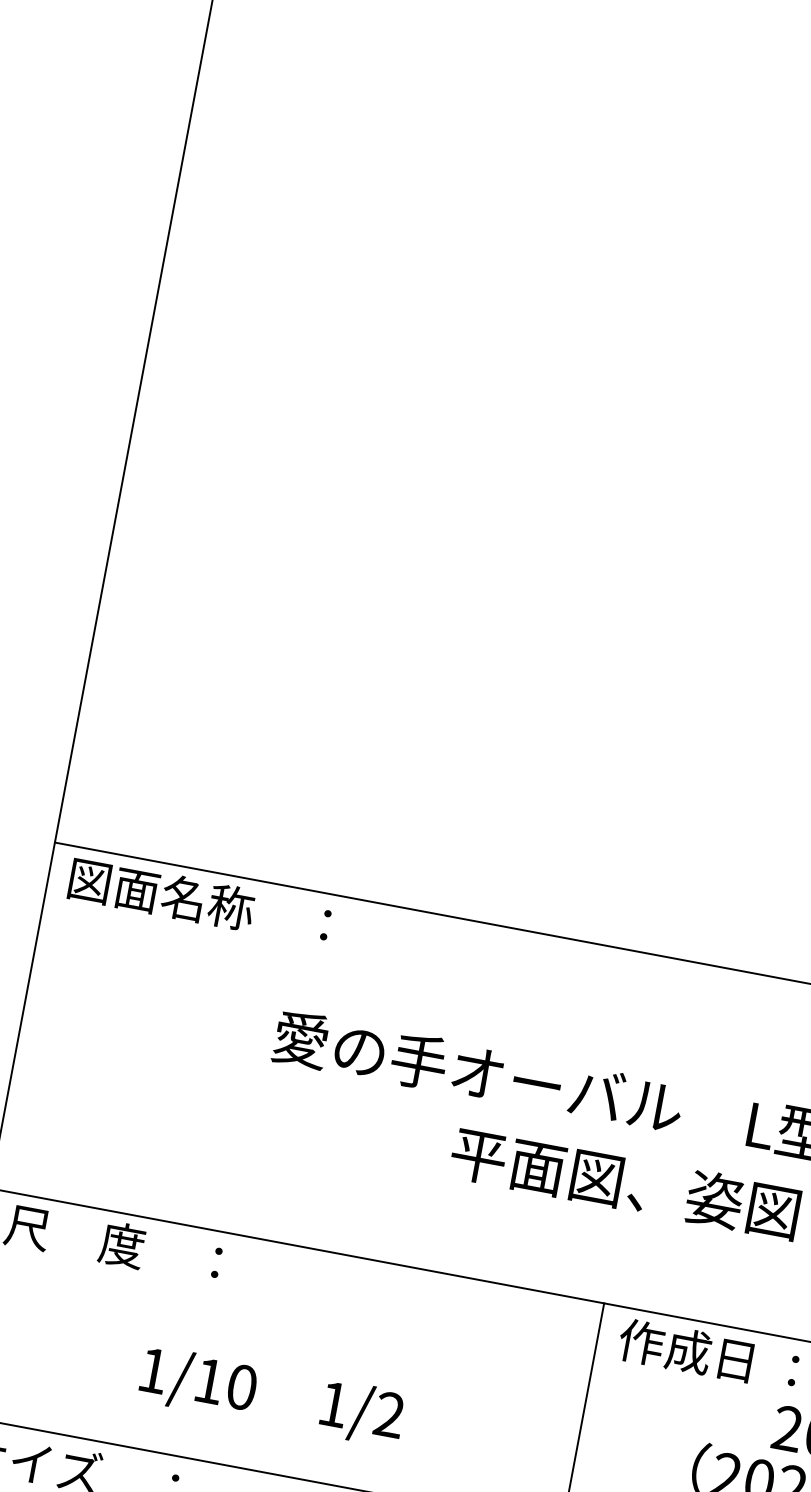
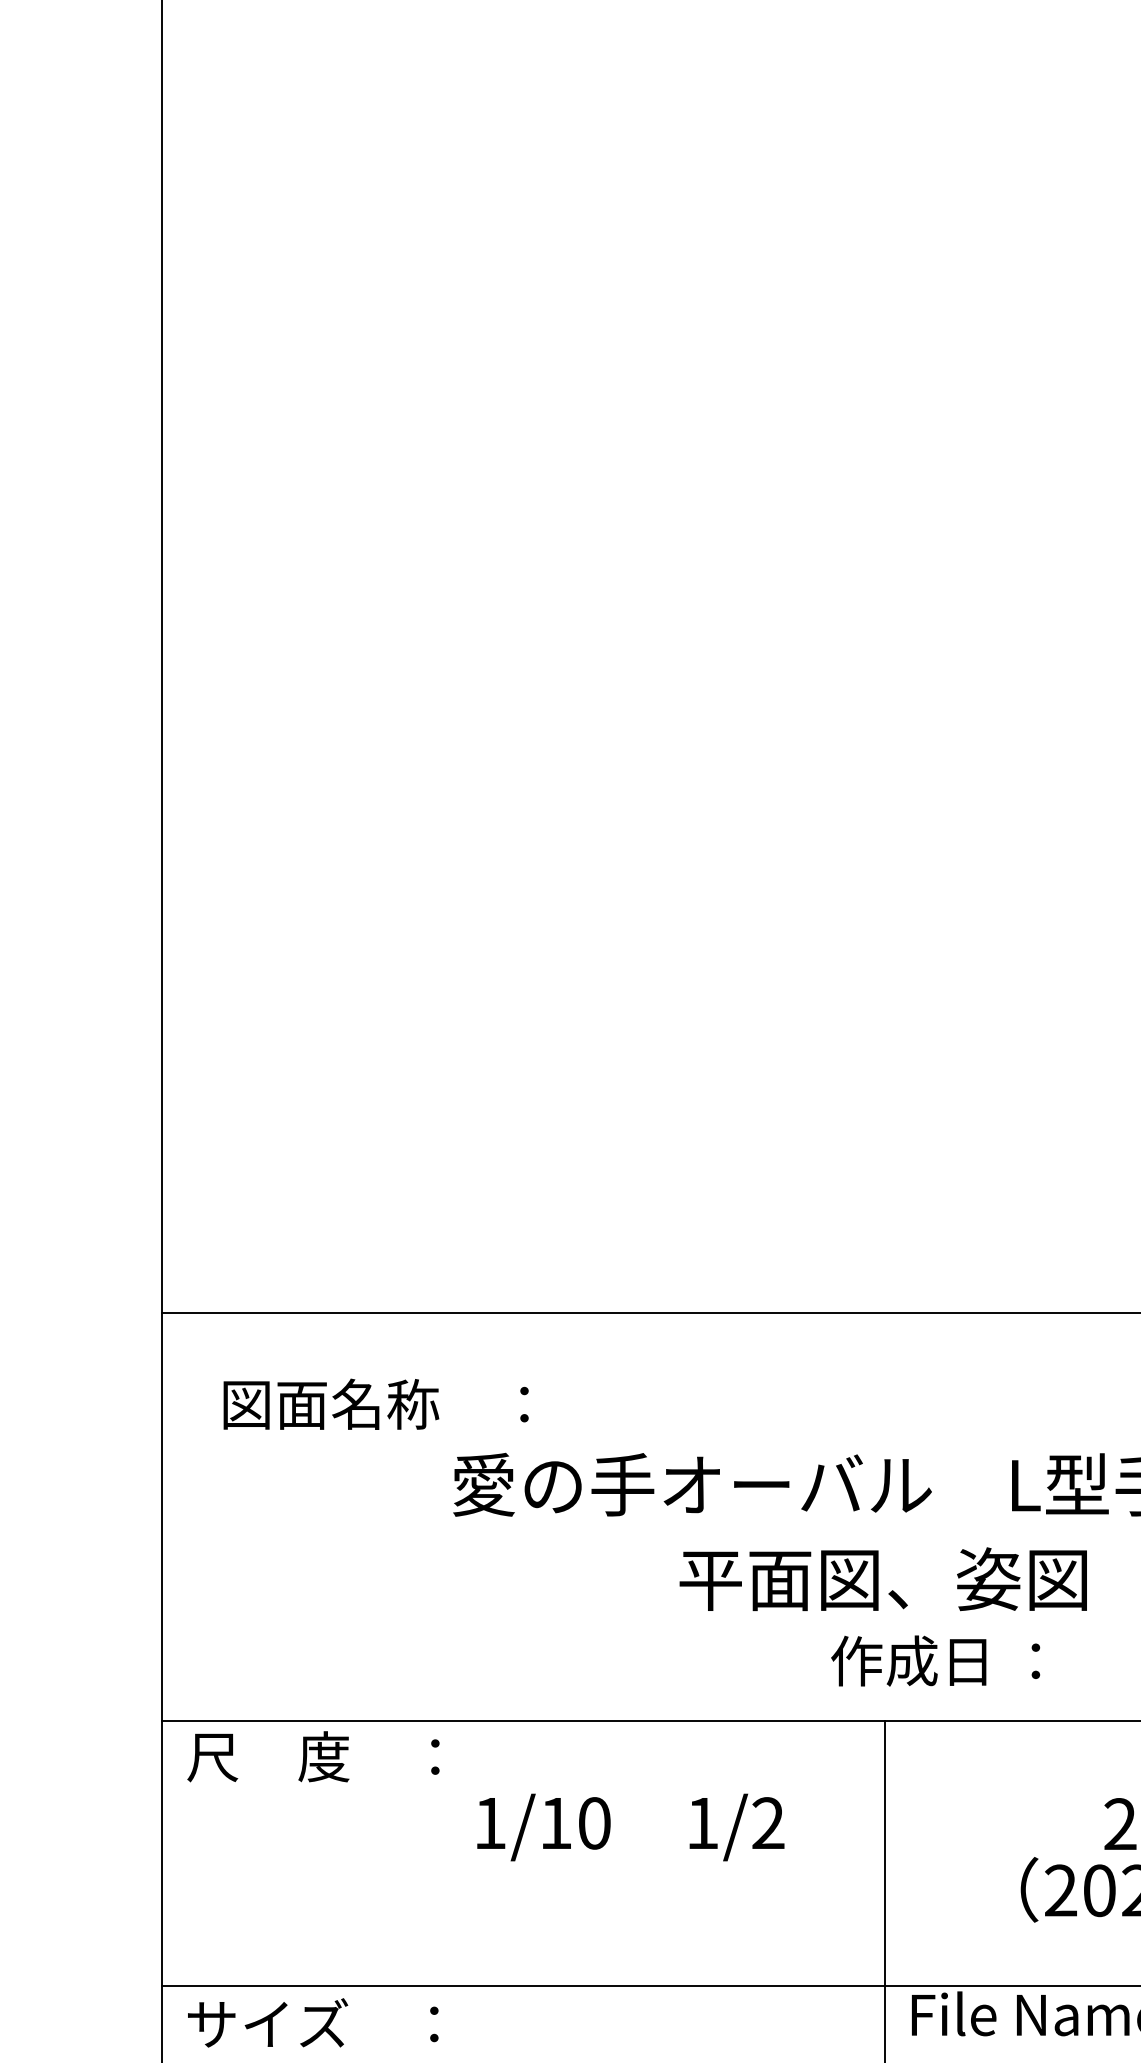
text: (199, 900) -> (375, 1403), moved
text: (708, 1354) -> (935, 1660), moved
text: (271, 1396) -> (630, 1827), moved

